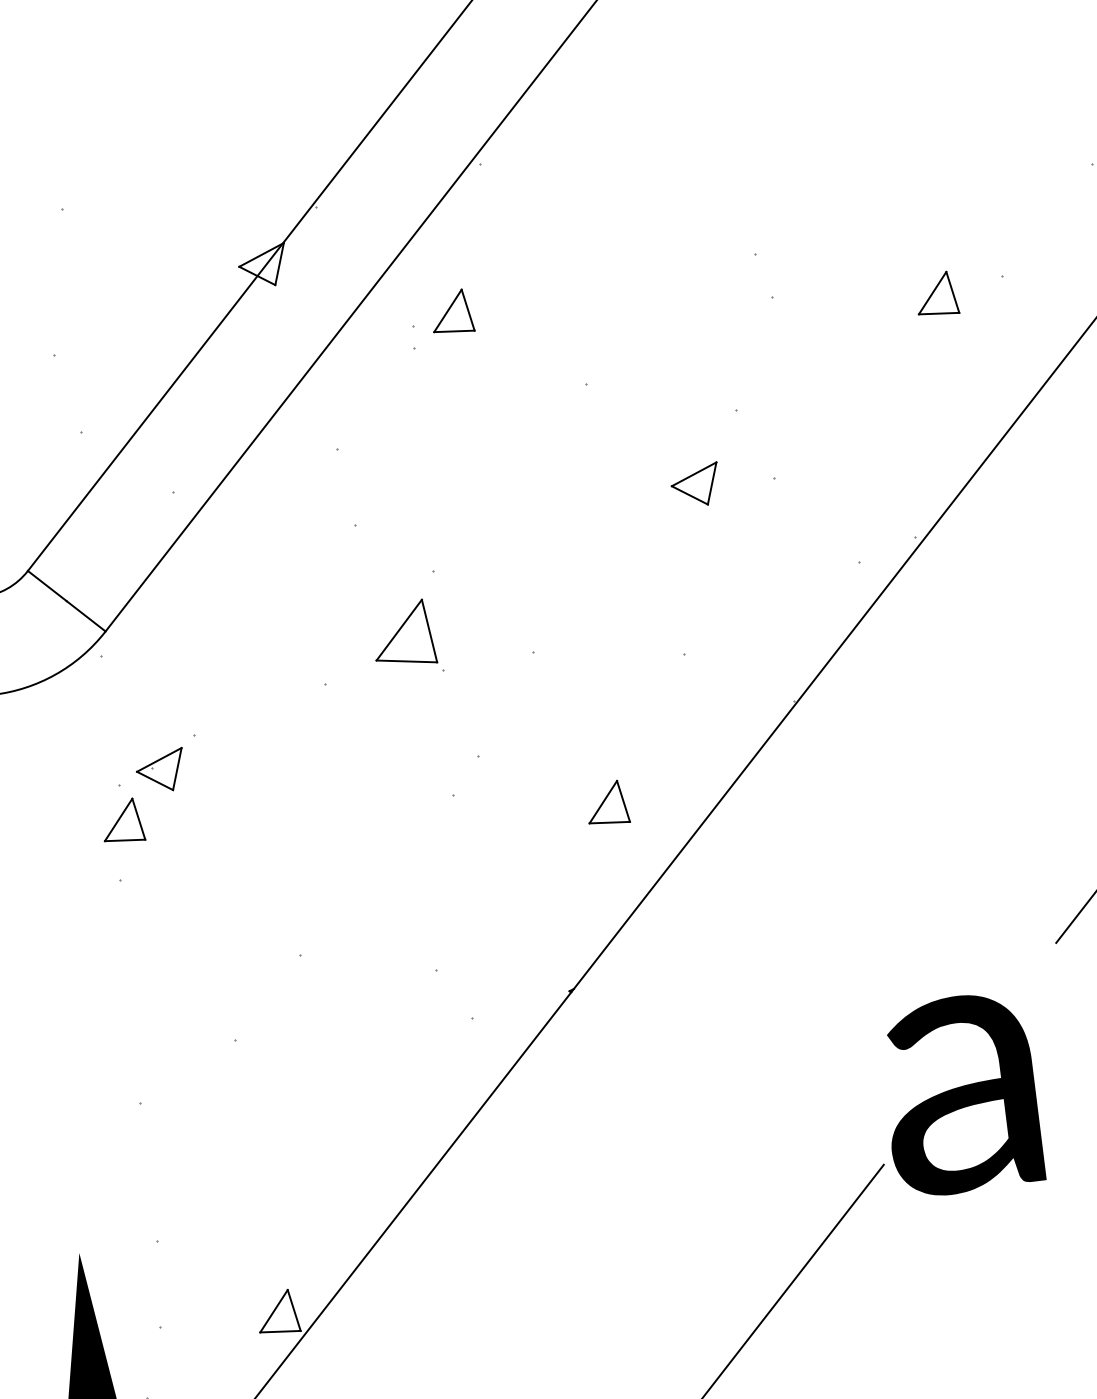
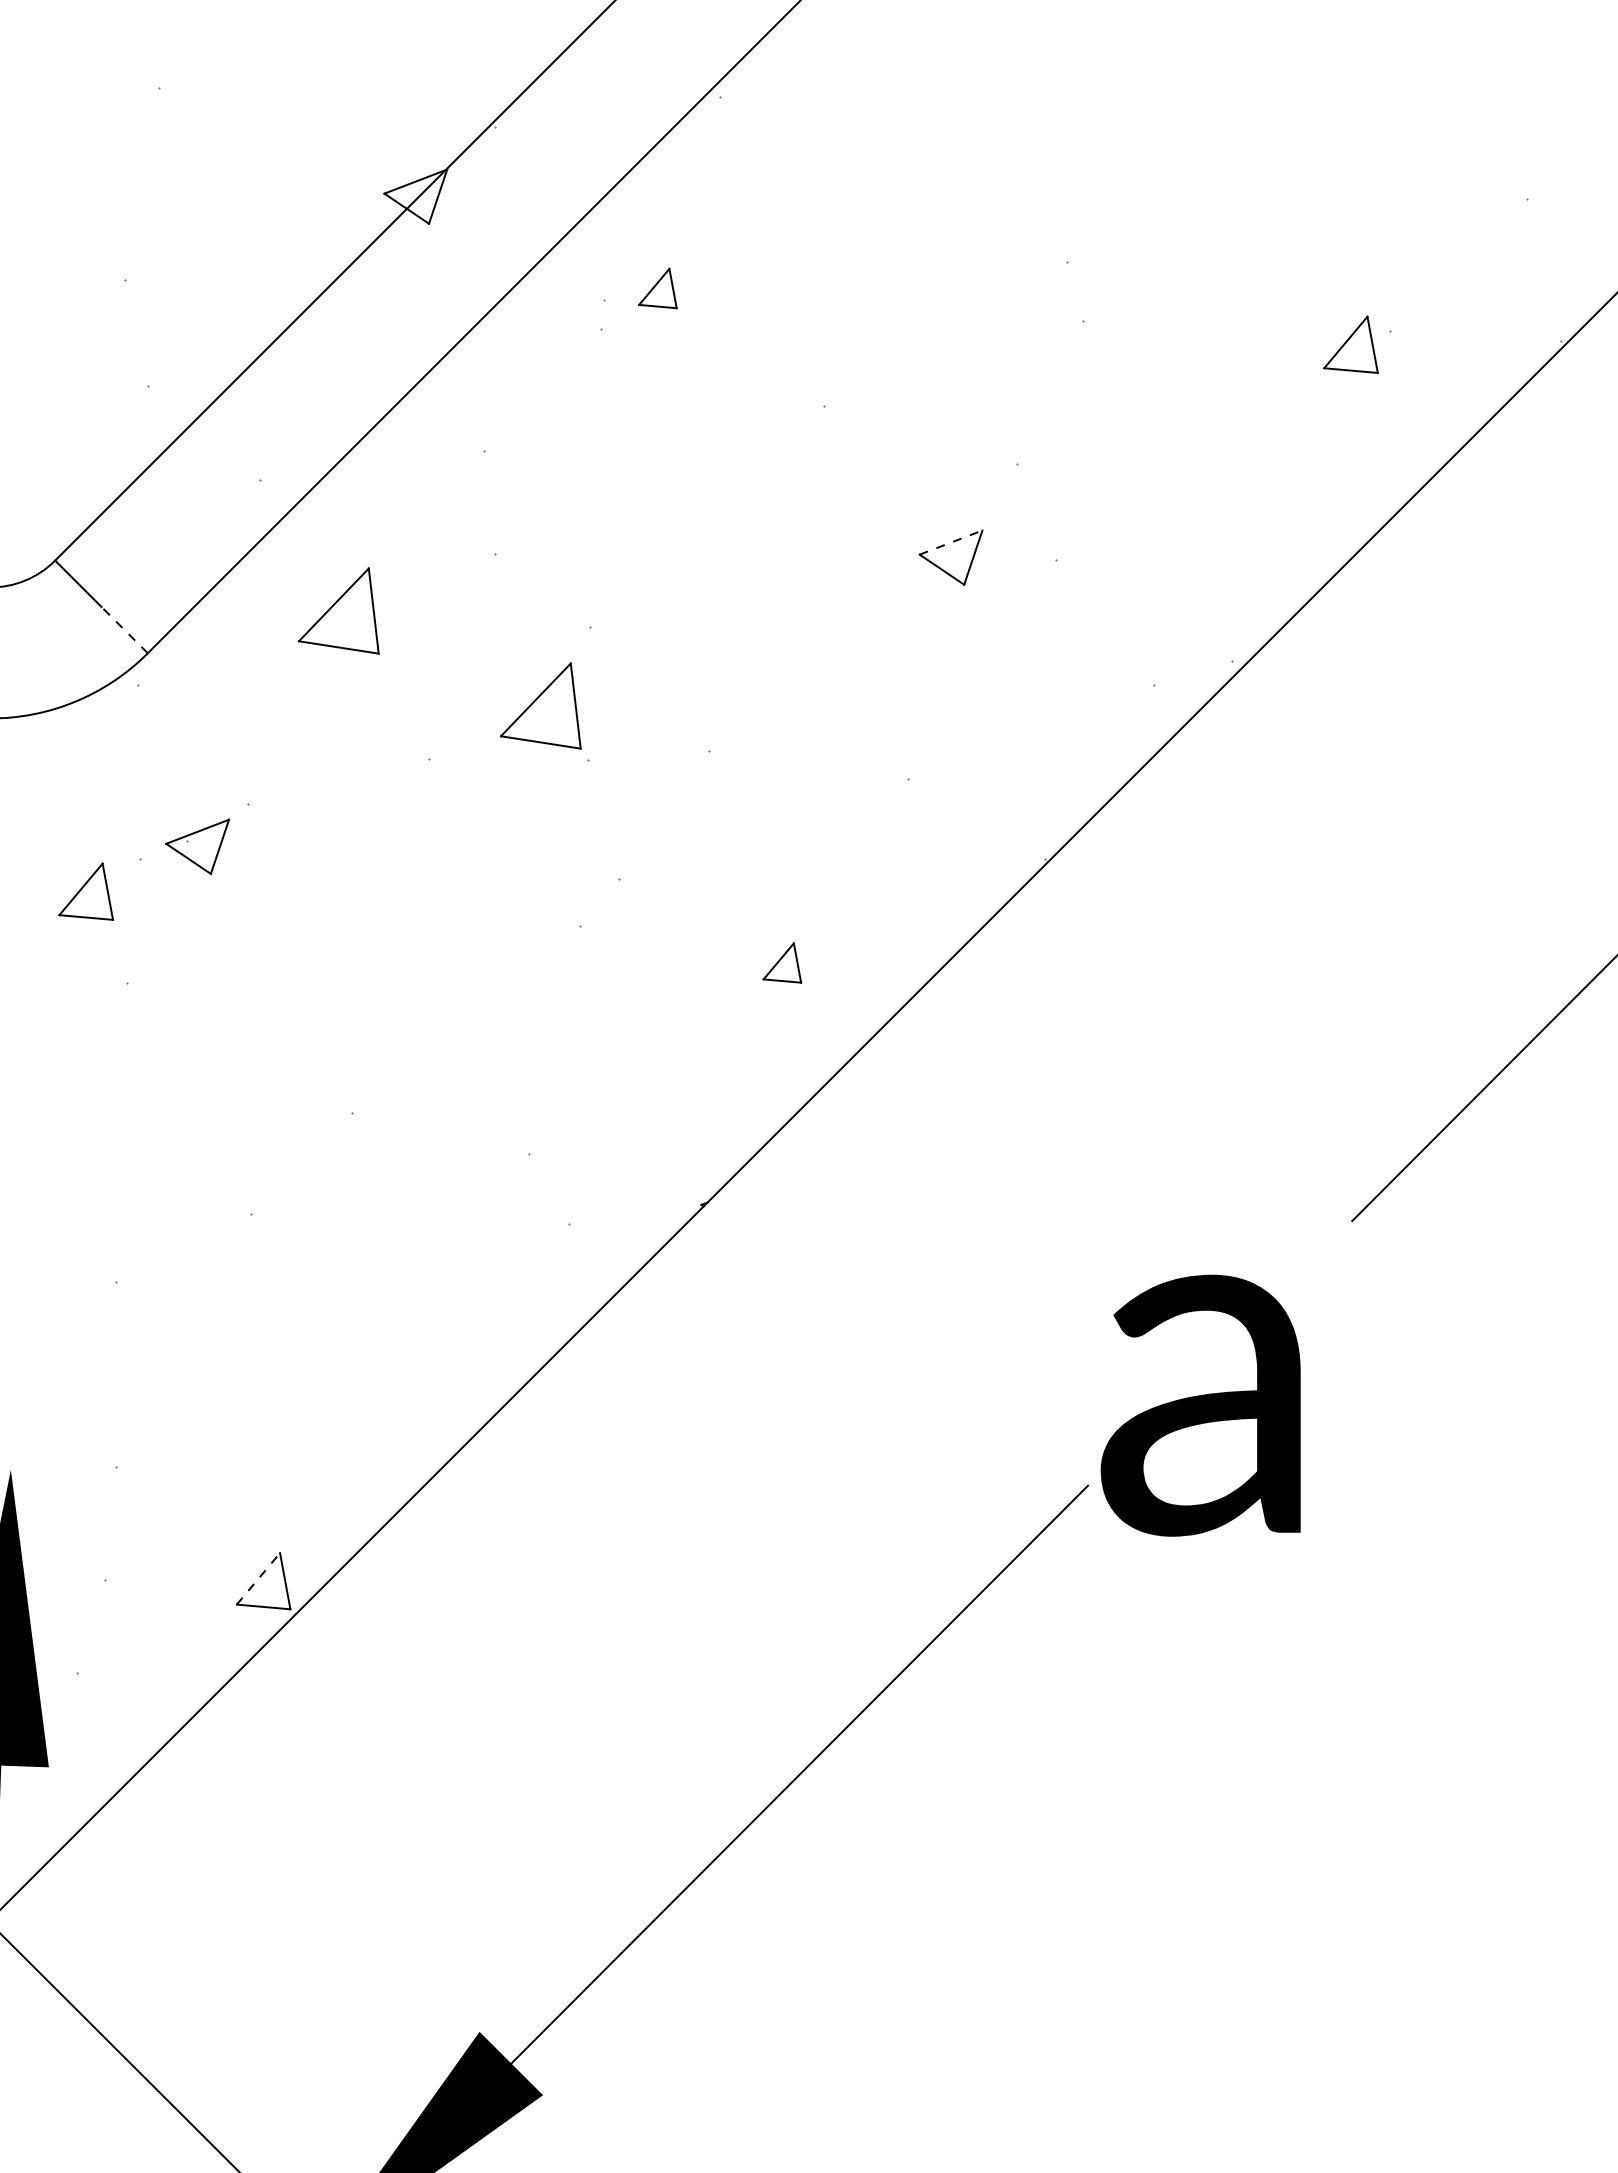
part: (936, 294) -> (1350, 344), moved
part: (451, 312) -> (657, 288), size x0.7
line: (694, 474) -> (951, 542), solid -> dashed
part: (243, 581) -> (338, 610), added
line: (86, 616) -> (124, 630), solid -> dashed
part: (607, 803) -> (782, 962), size x0.7
part: (122, 821) -> (85, 891), moved
line: (274, 1310) -> (258, 1578), solid -> dashed

